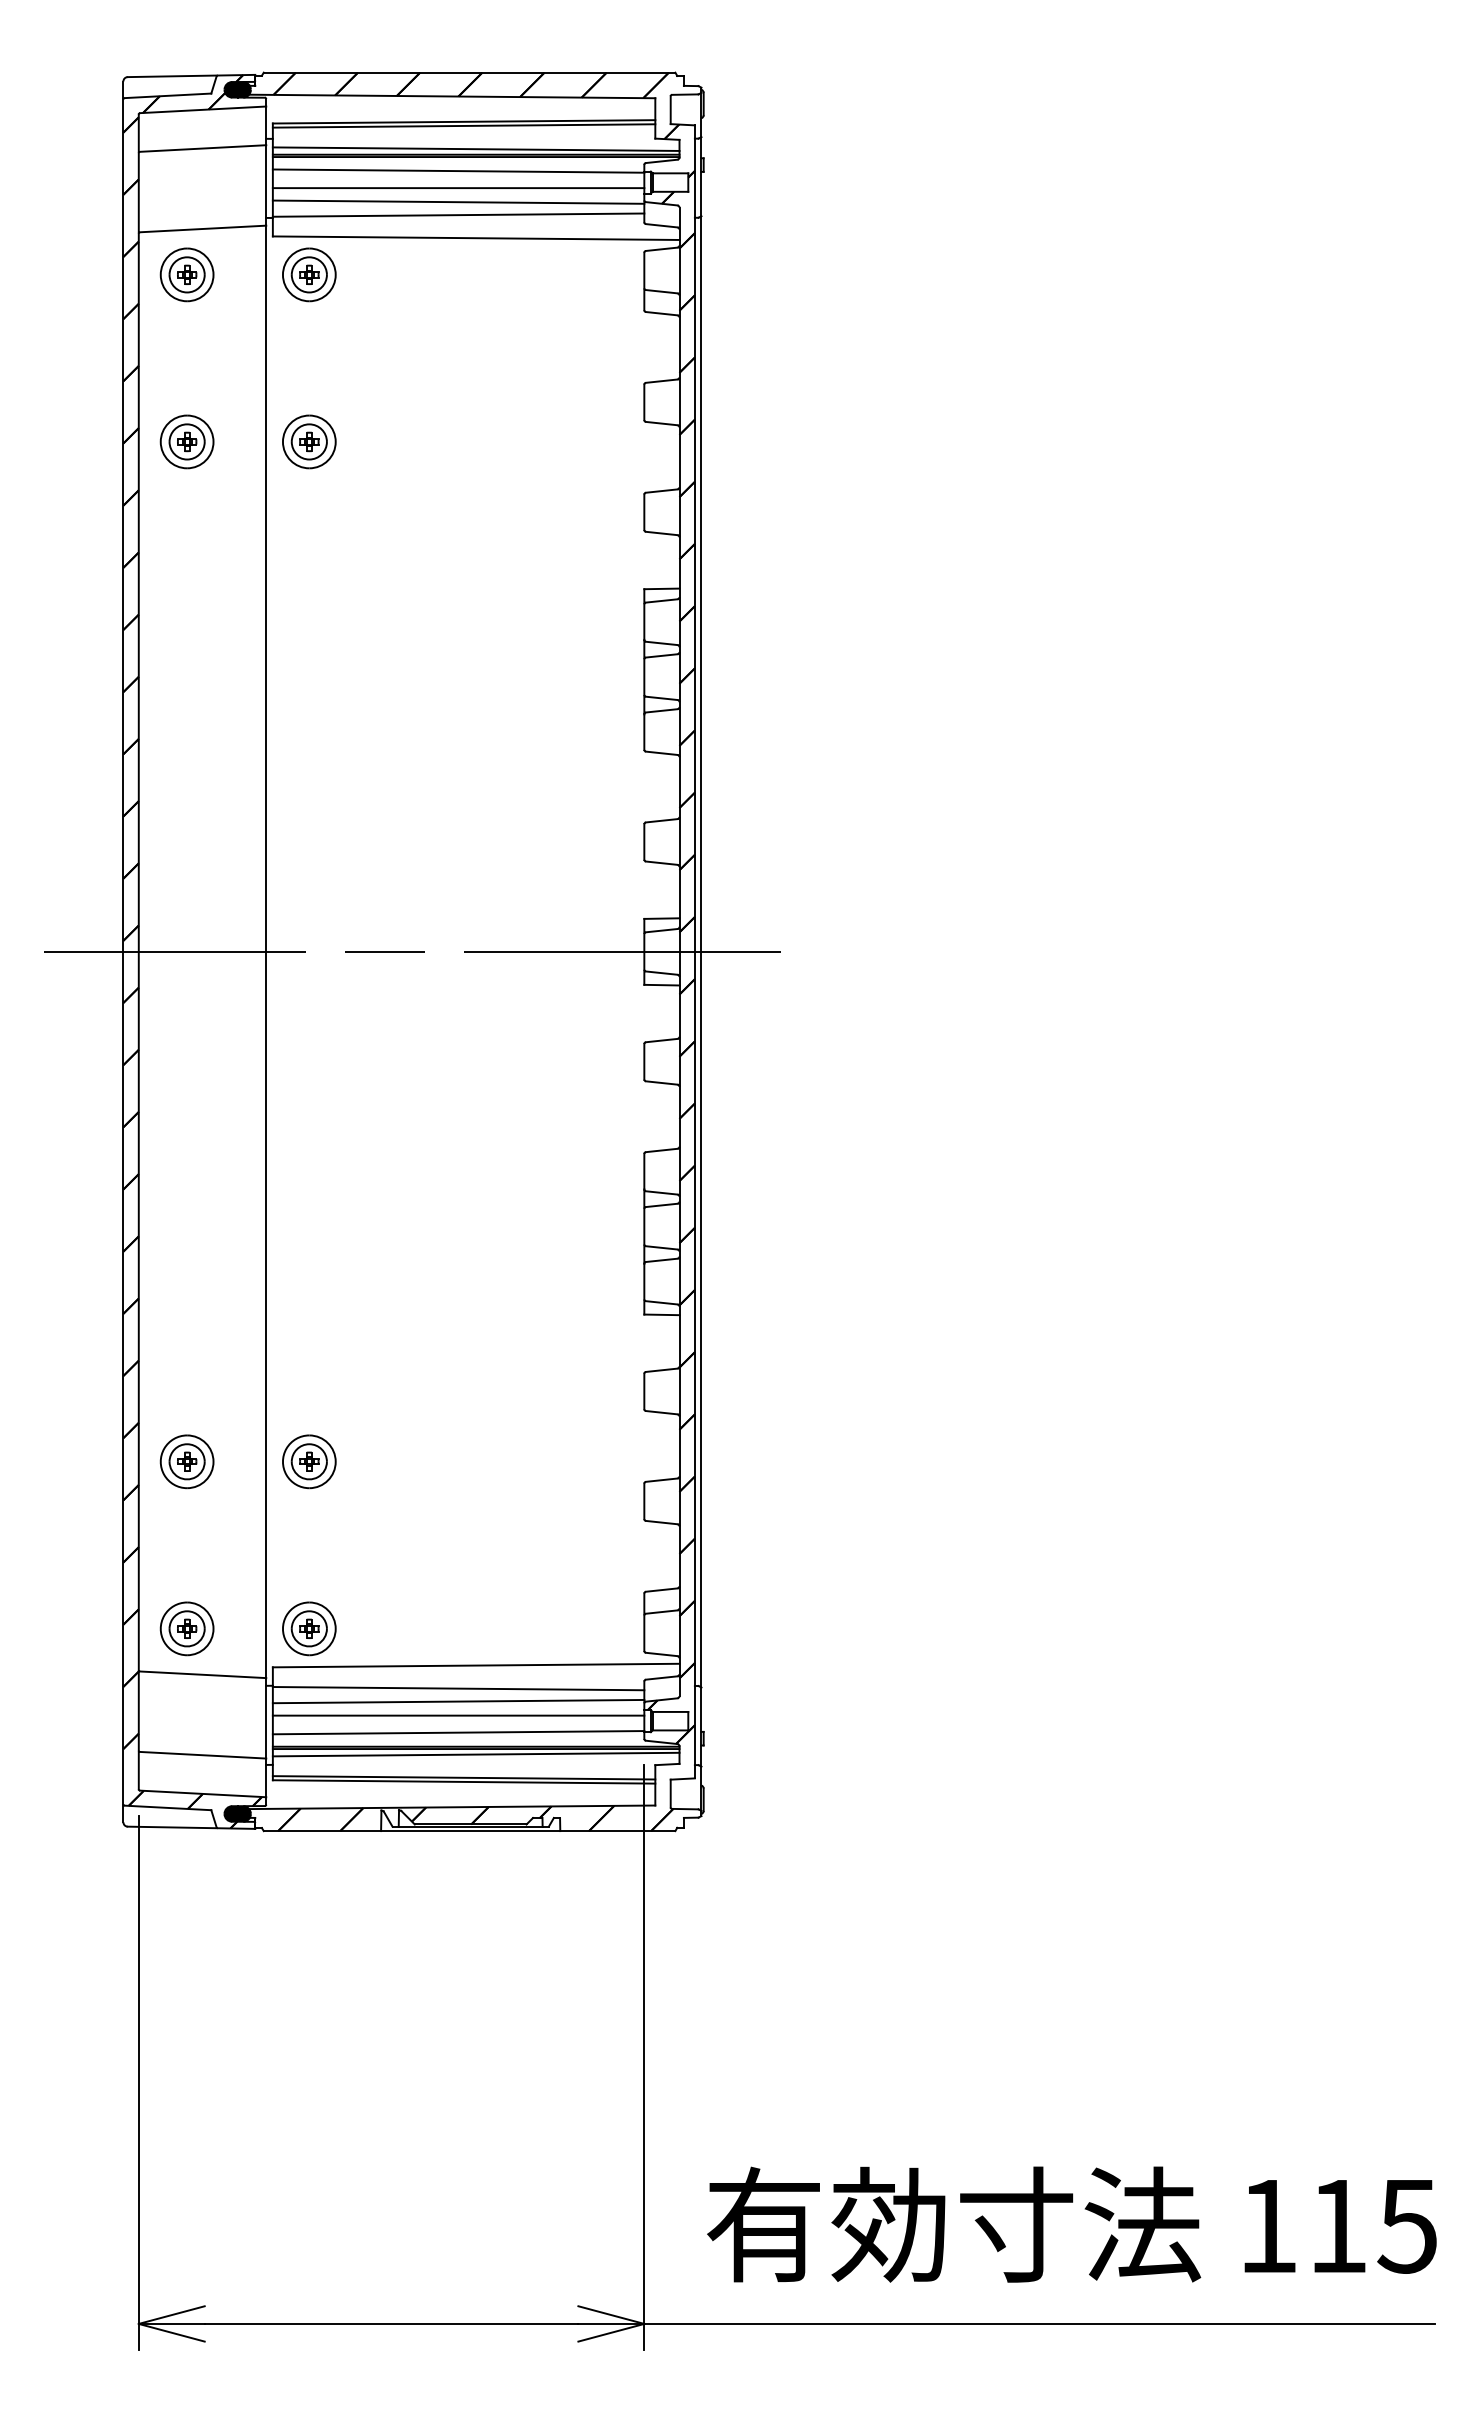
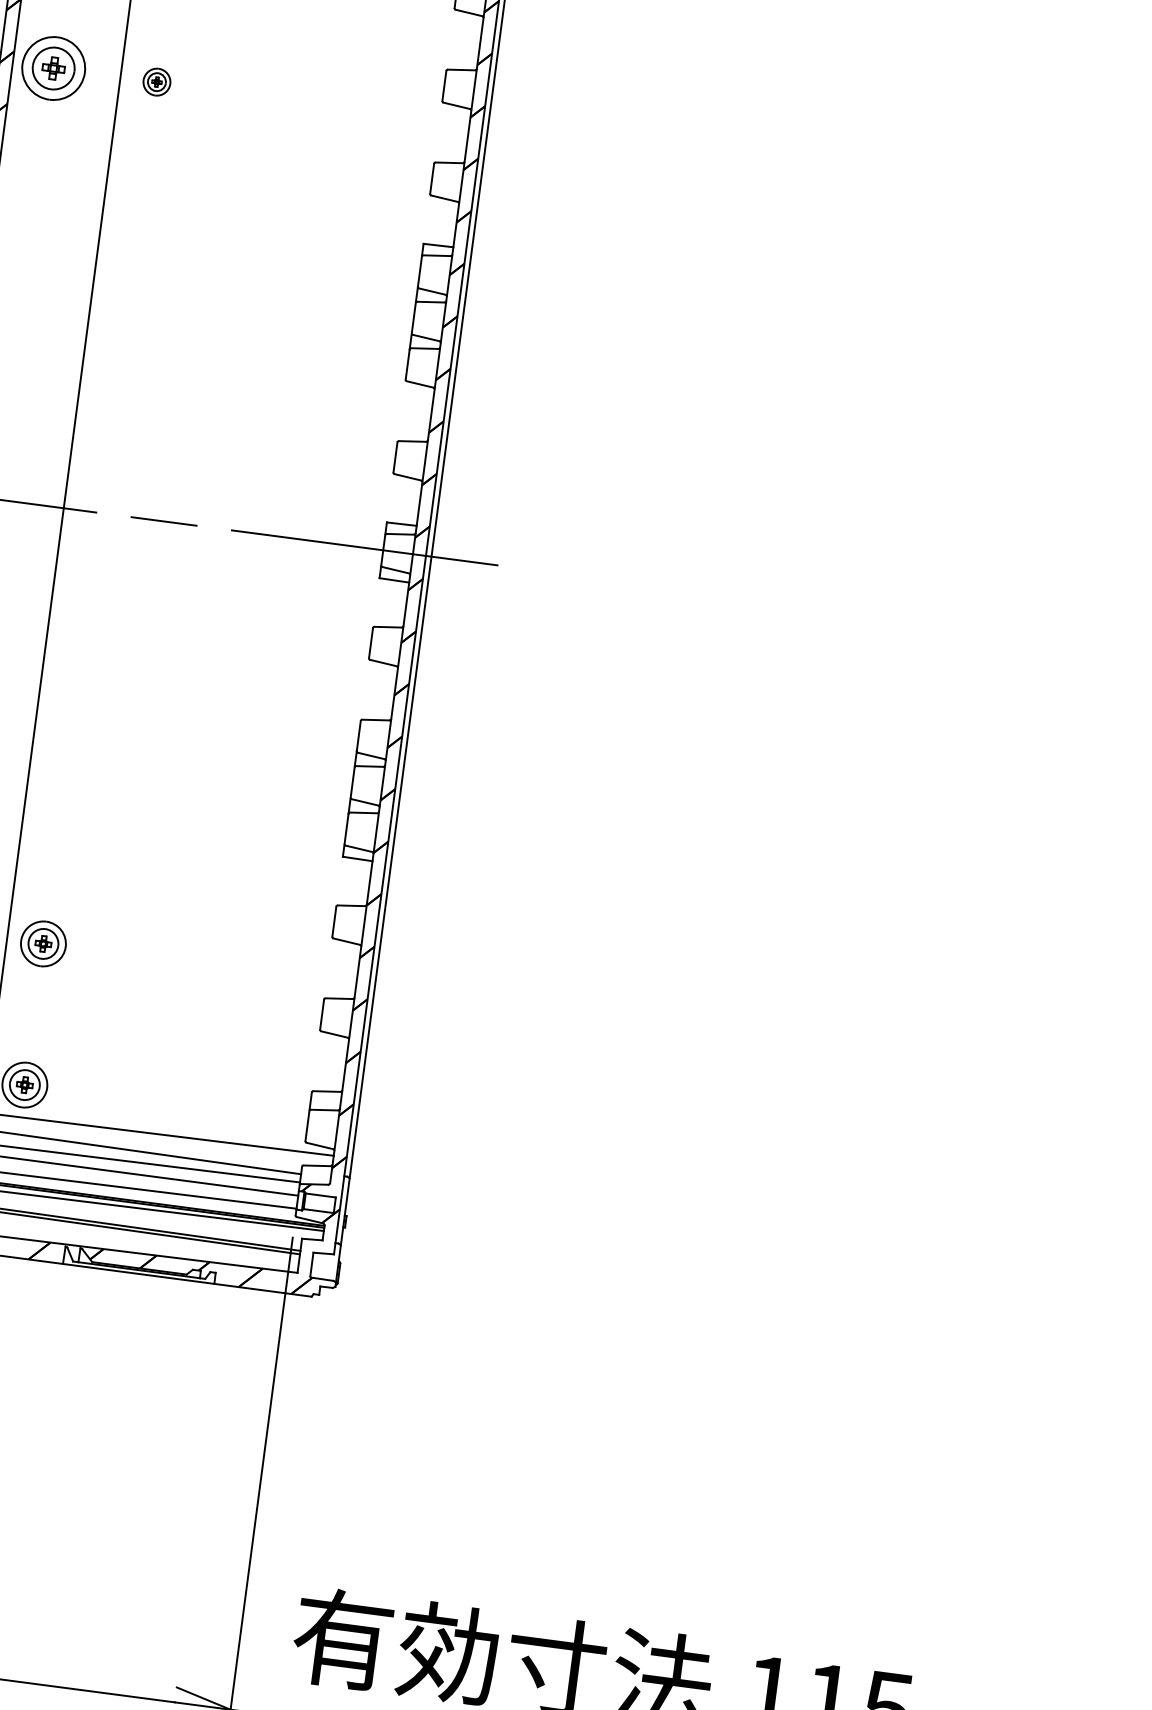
part: (186, 441) -> (53, 68), size x1.4
part: (309, 441) -> (157, 81), size x0.6

